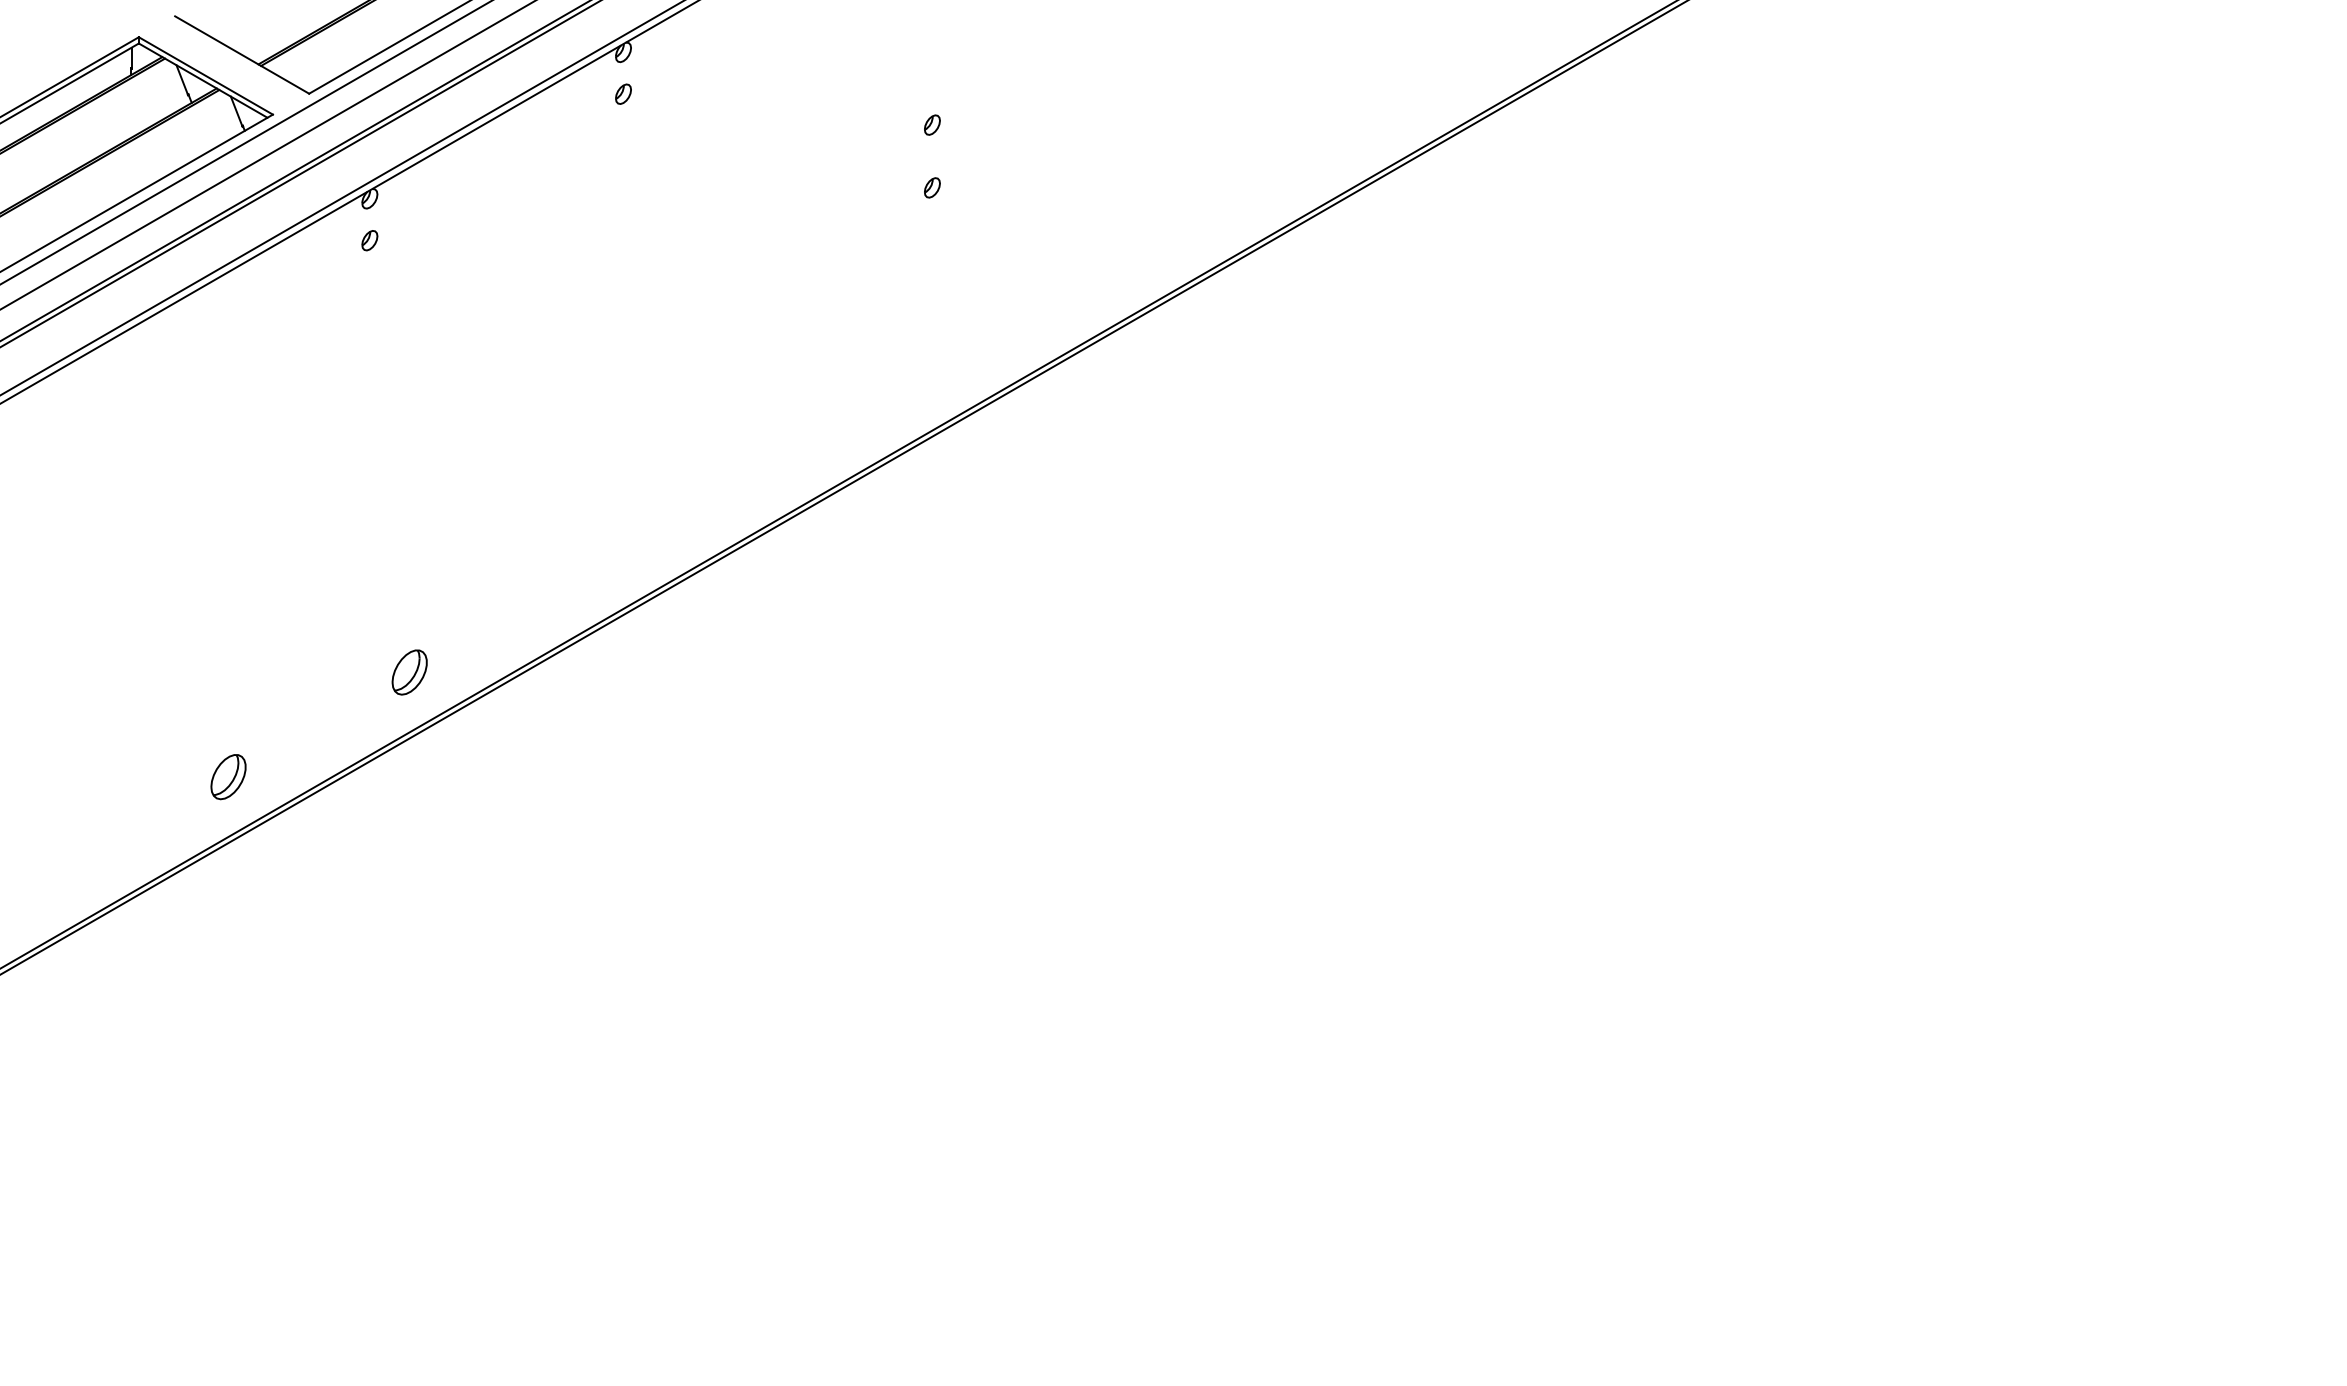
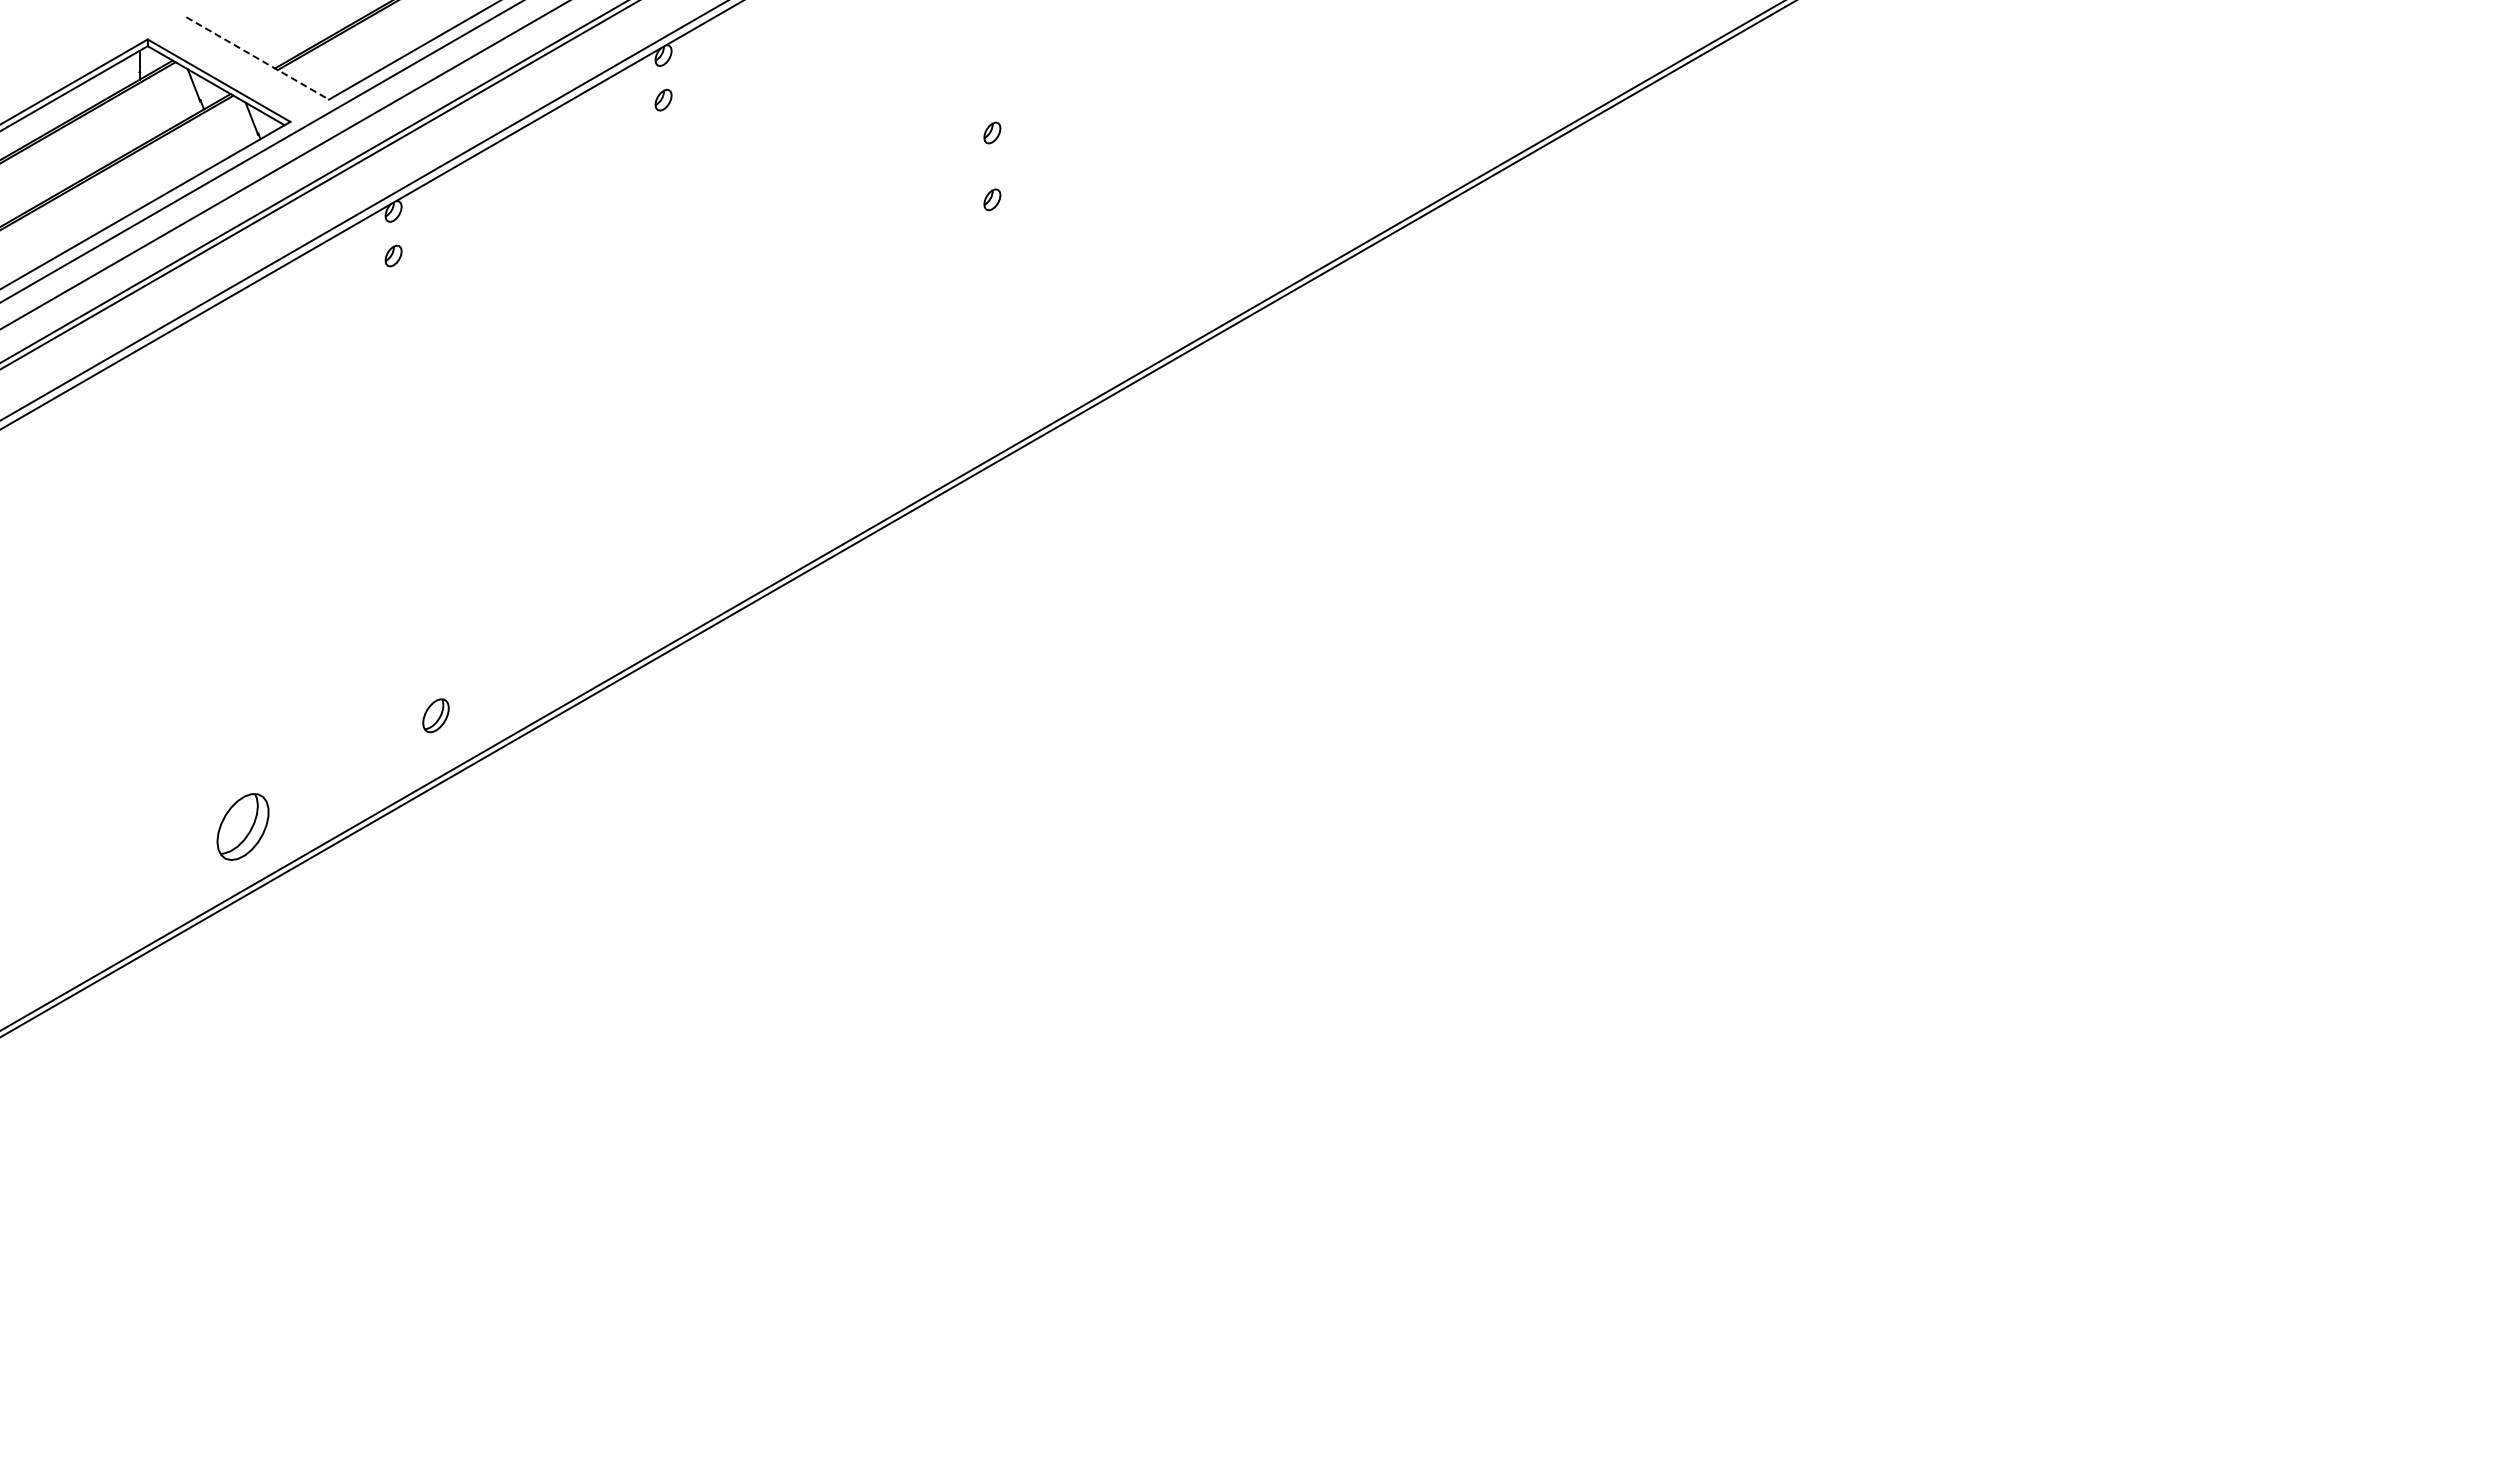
line: (242, 55) -> (258, 58), solid -> dashed
part: (409, 672) -> (435, 715), size x0.7
part: (228, 776) -> (243, 826), size x1.4

